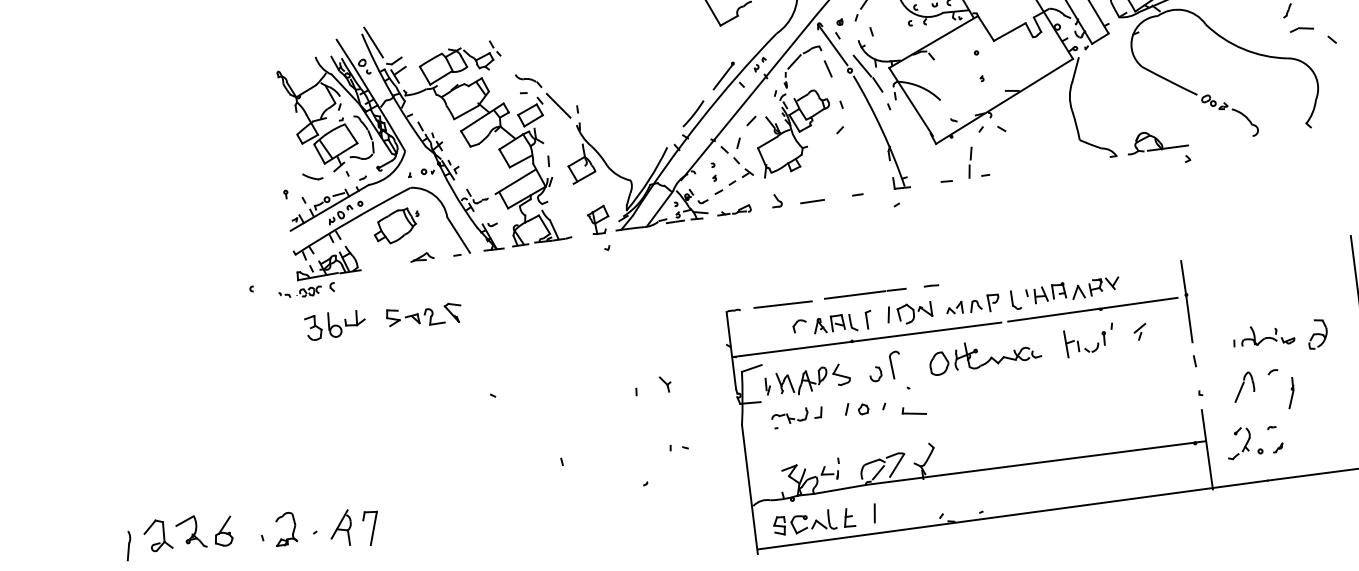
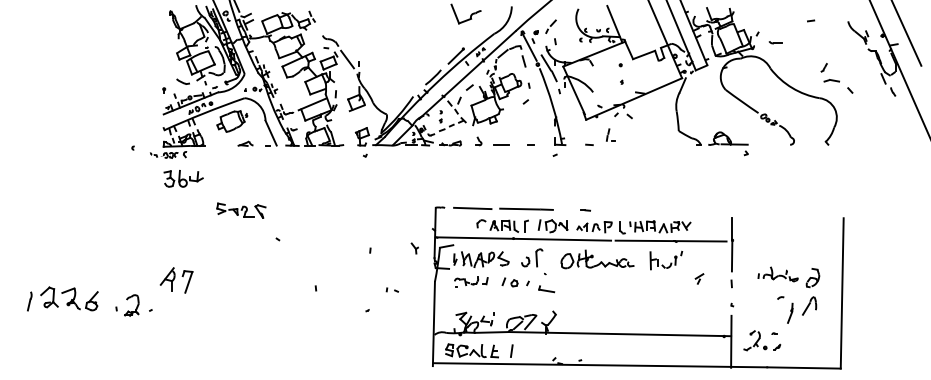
part: (976, 160) -> (610, 134), size x0.6
part: (931, 285) -> (585, 210), moved
part: (424, 315) -> (241, 210), moved
part: (1140, 331) -> (699, 278), moved
part: (665, 384) -> (414, 248), moved
part: (1243, 386) -> (809, 305), moved
part: (354, 528) -> (176, 280), moved

